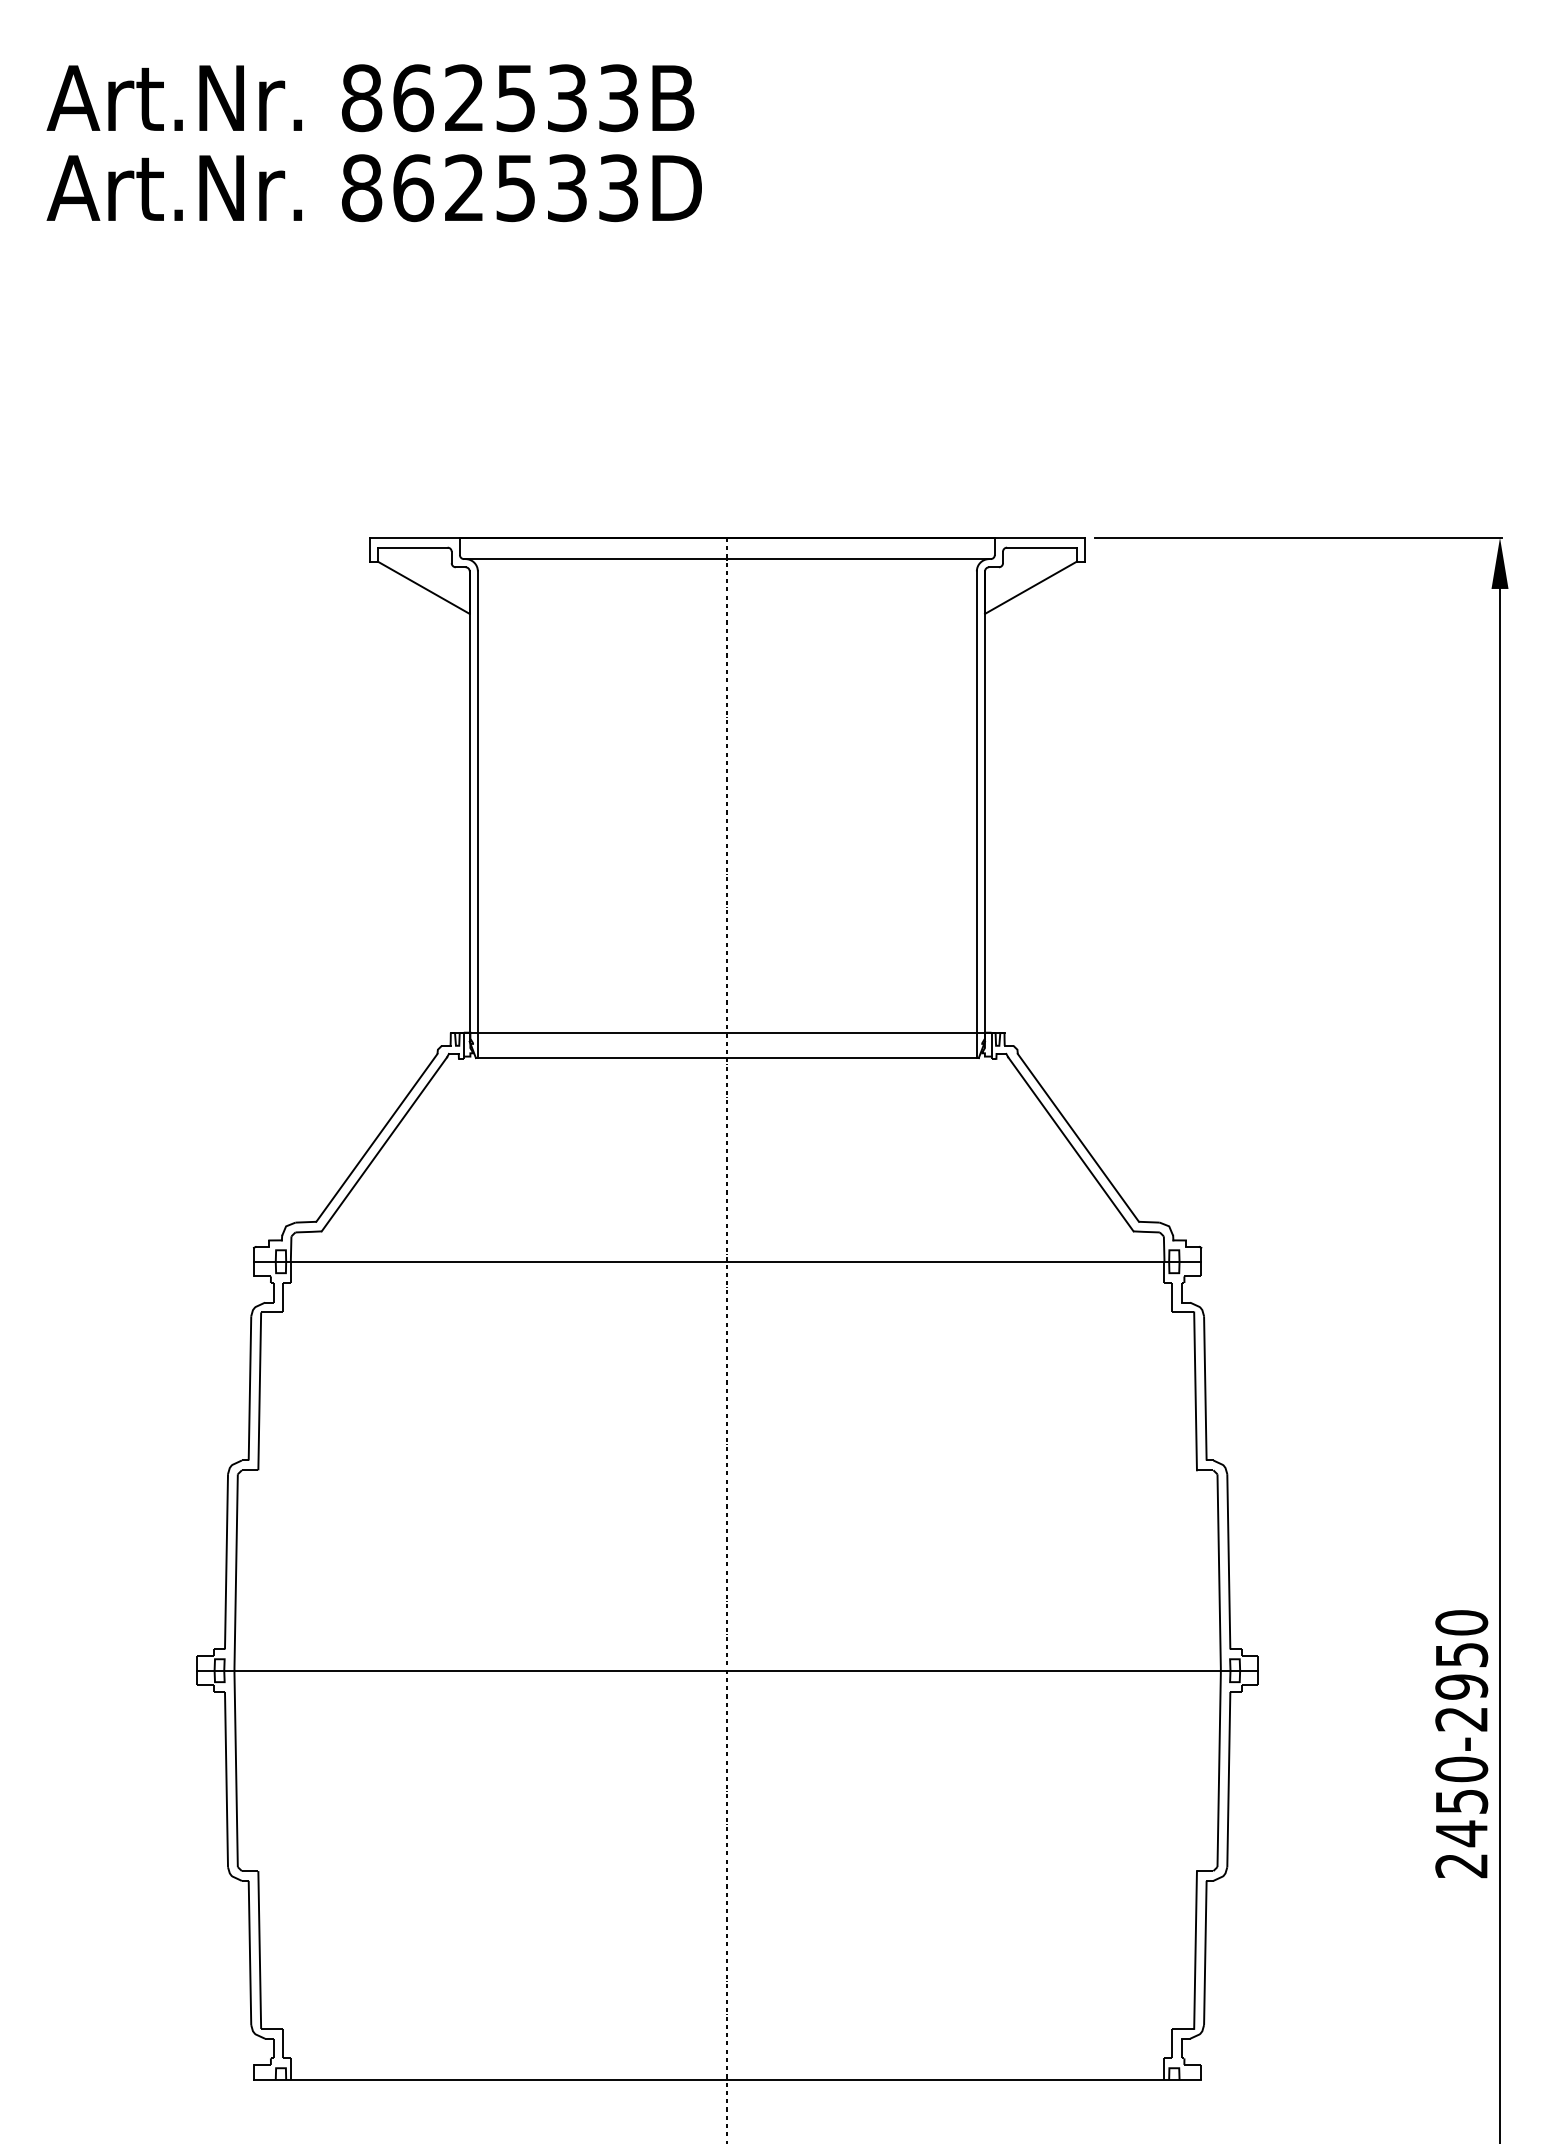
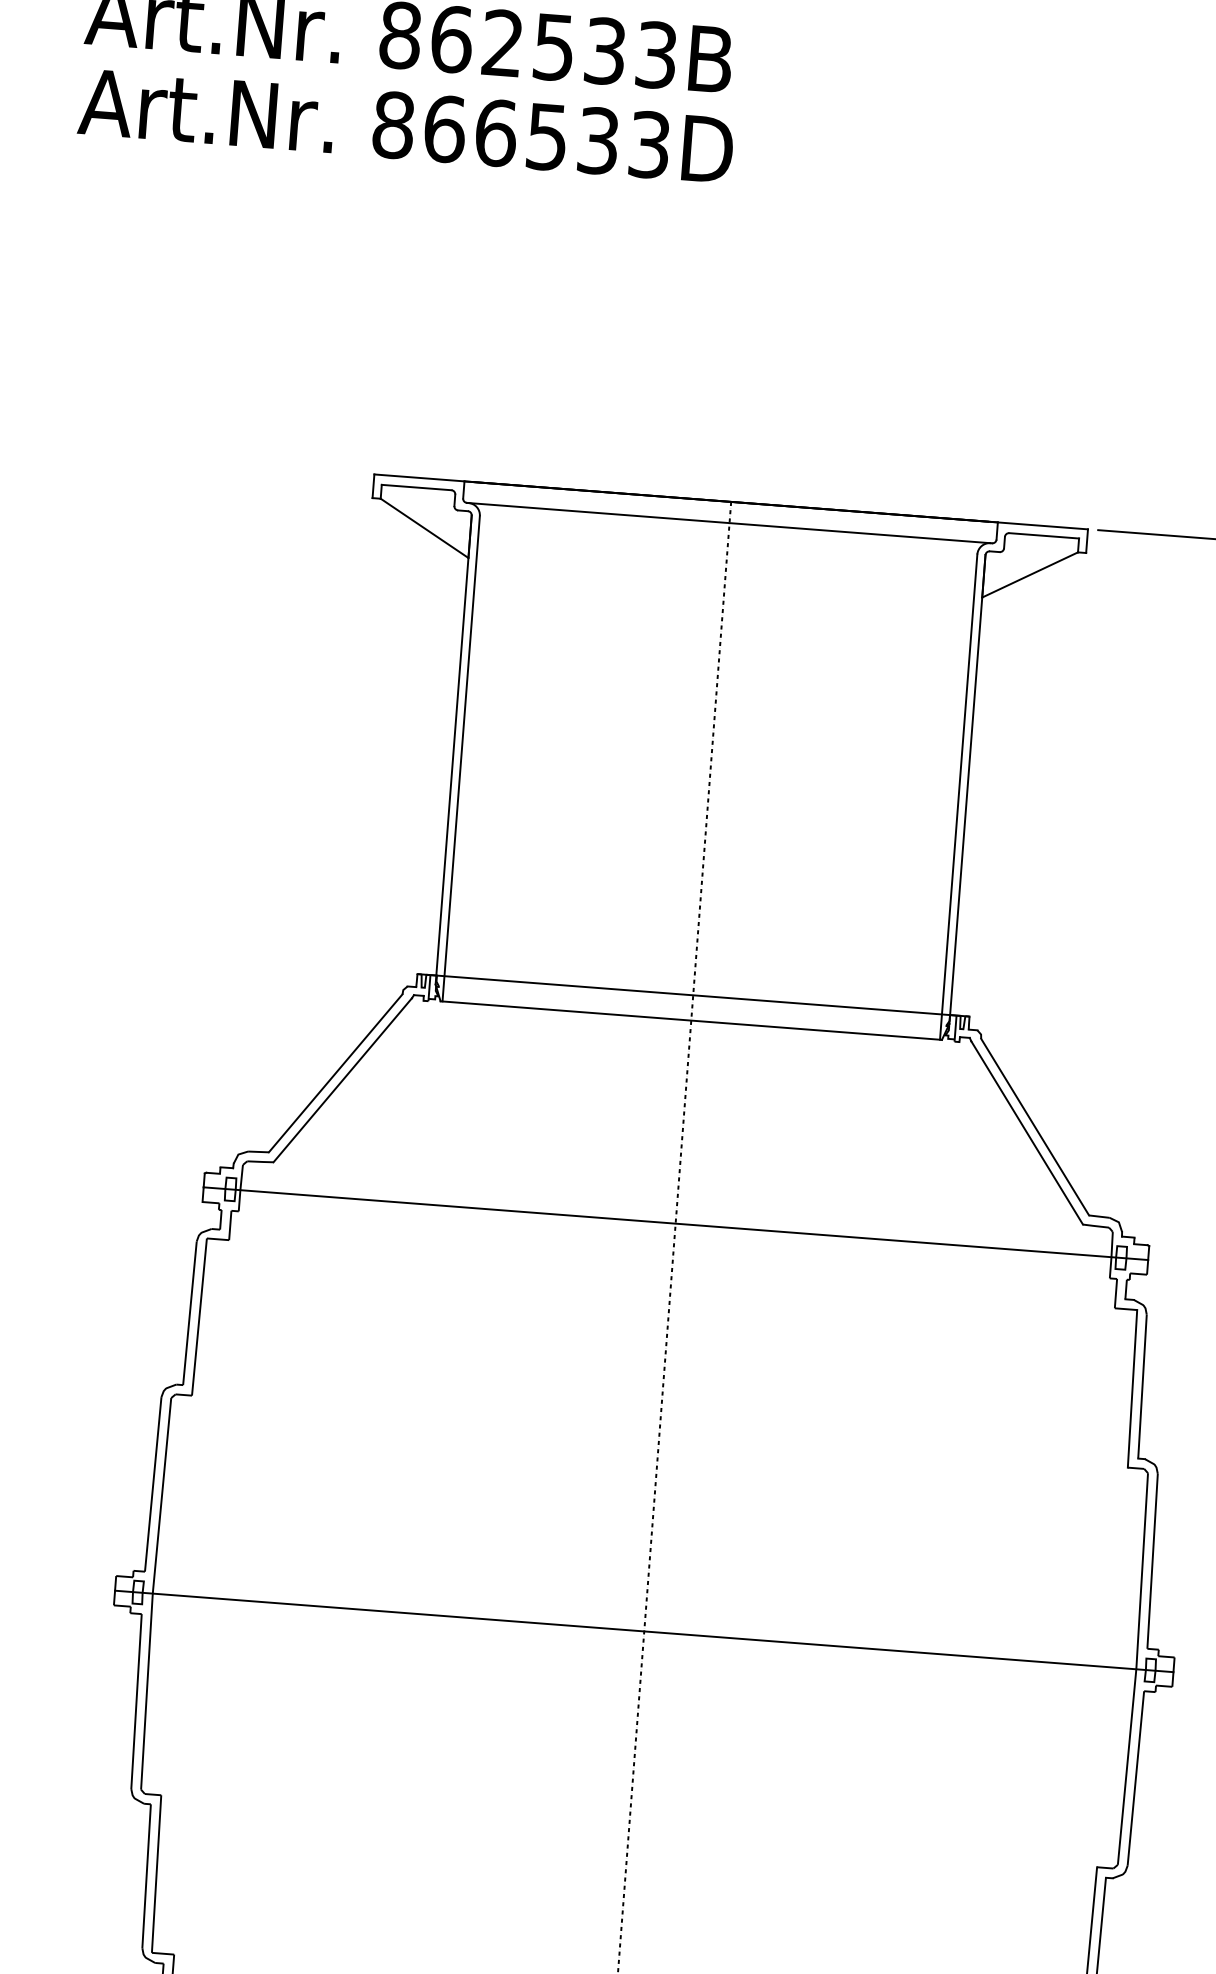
text: (464, 188) -> (495, 133), 862533D -> 866533D

